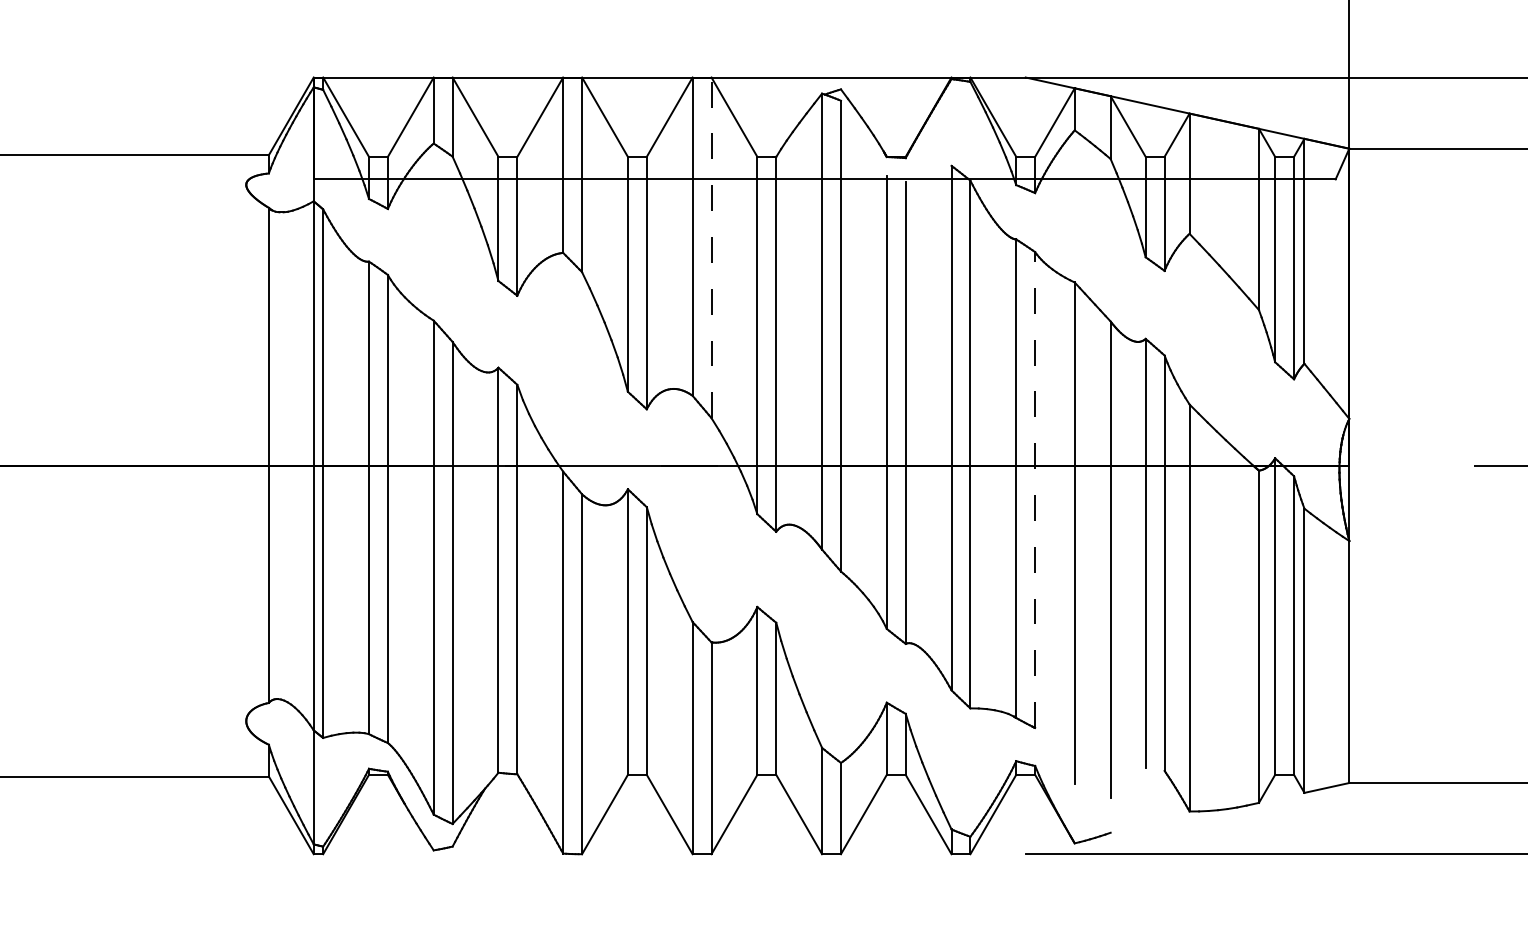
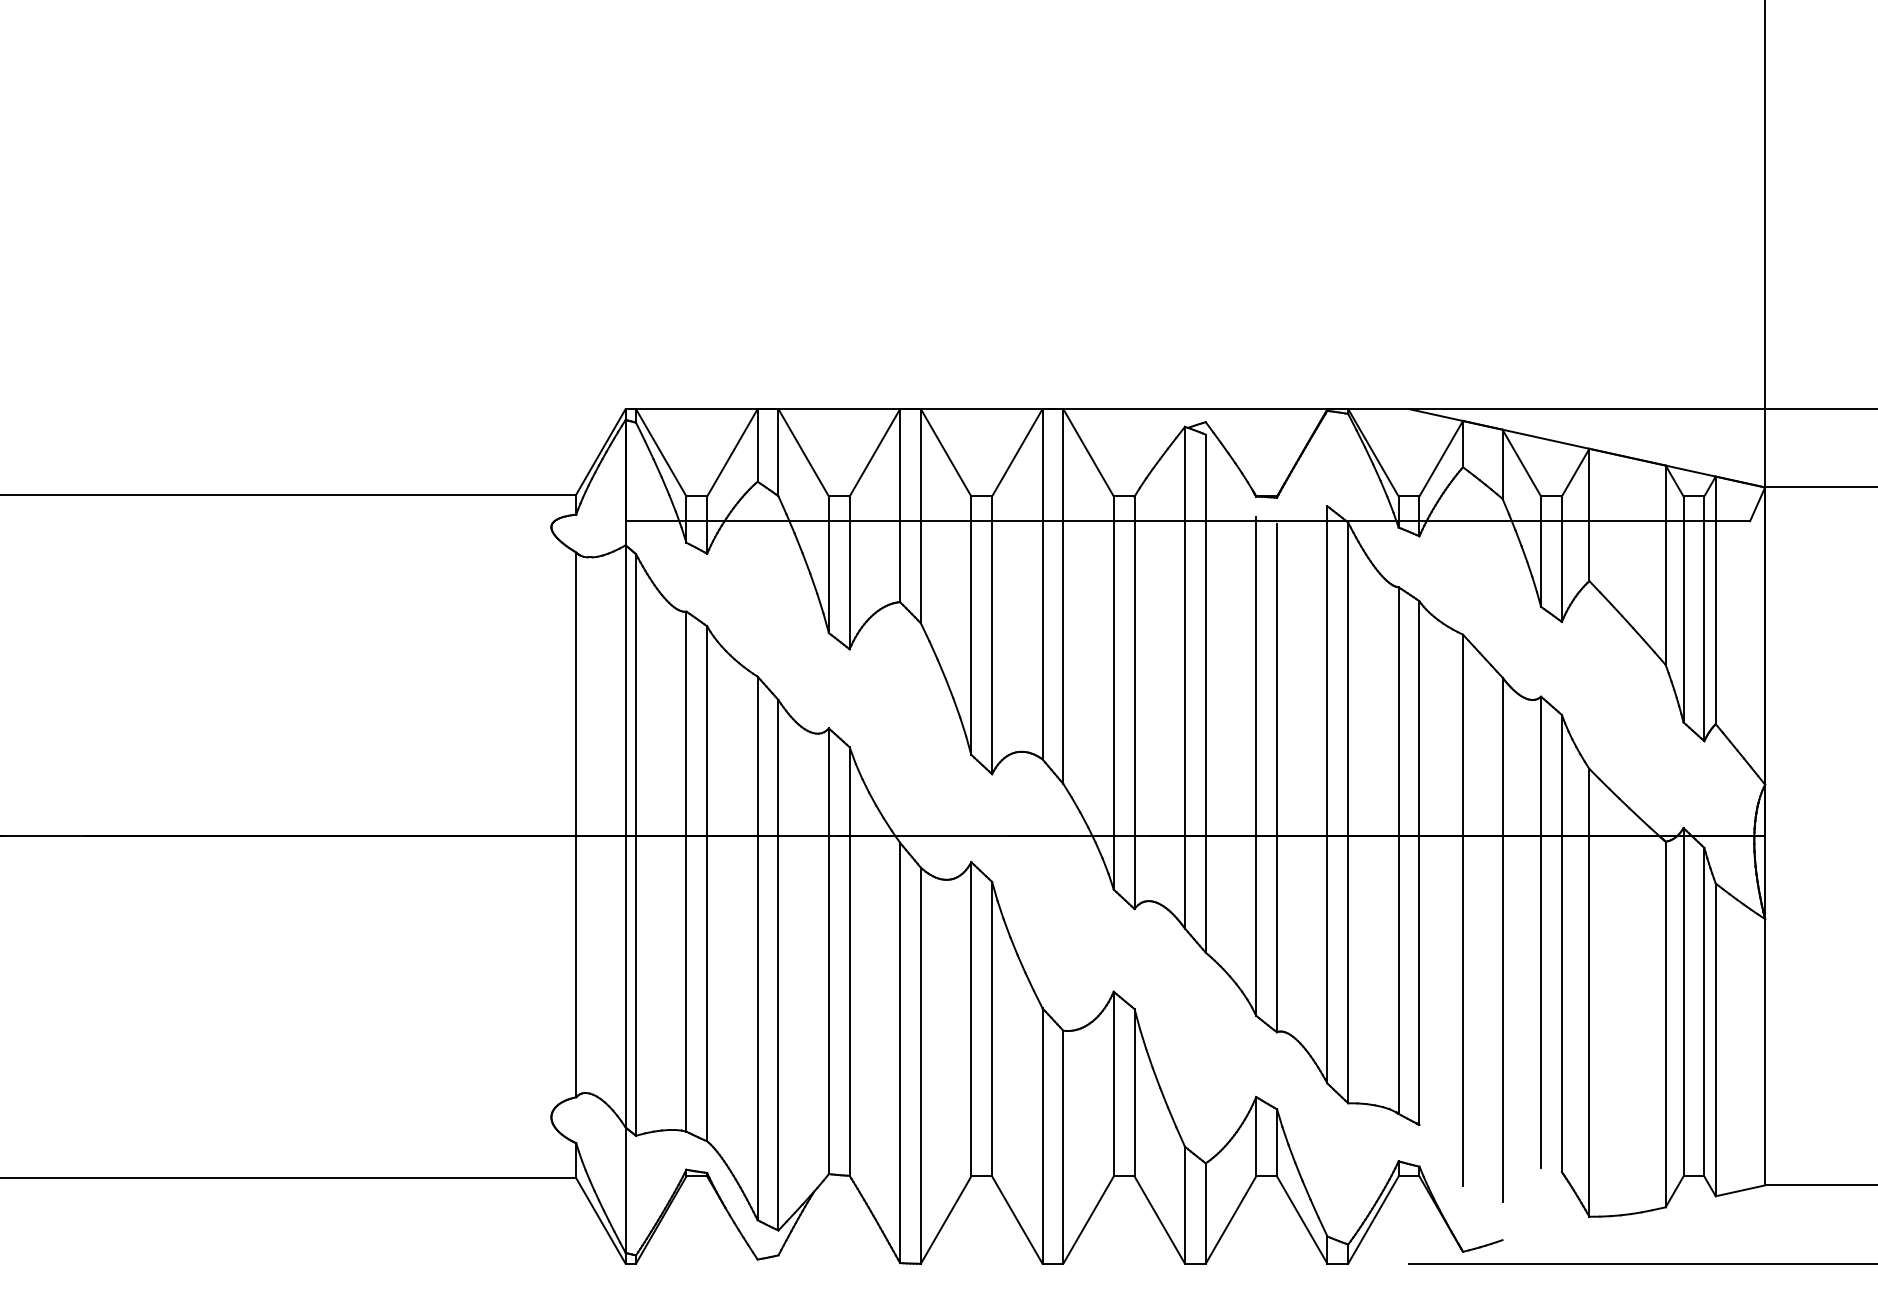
line: (711, 247) -> (1063, 596), dashed -> solid
line: (1035, 490) -> (1419, 863), dashed -> solid

